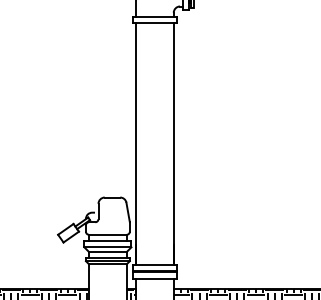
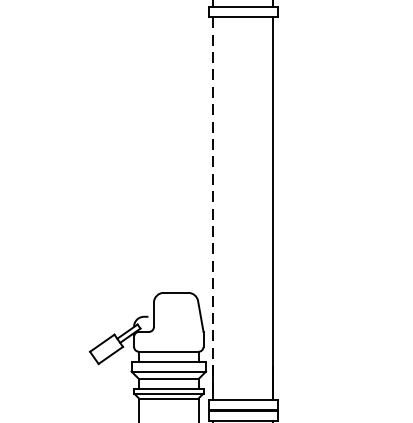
line: (136, 144) -> (214, 208), solid -> dashed

